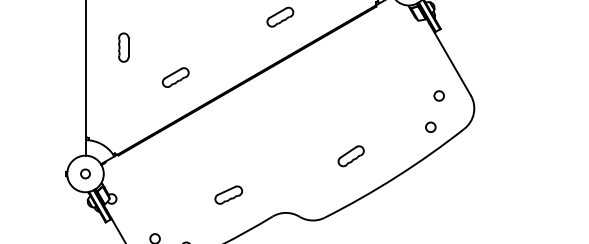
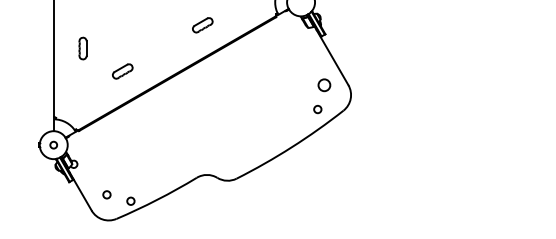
circle: (438, 95) -> (323, 85), size x1.6
part: (350, 156) -> (256, 131), removed
part: (229, 193) -> (163, 160), removed

